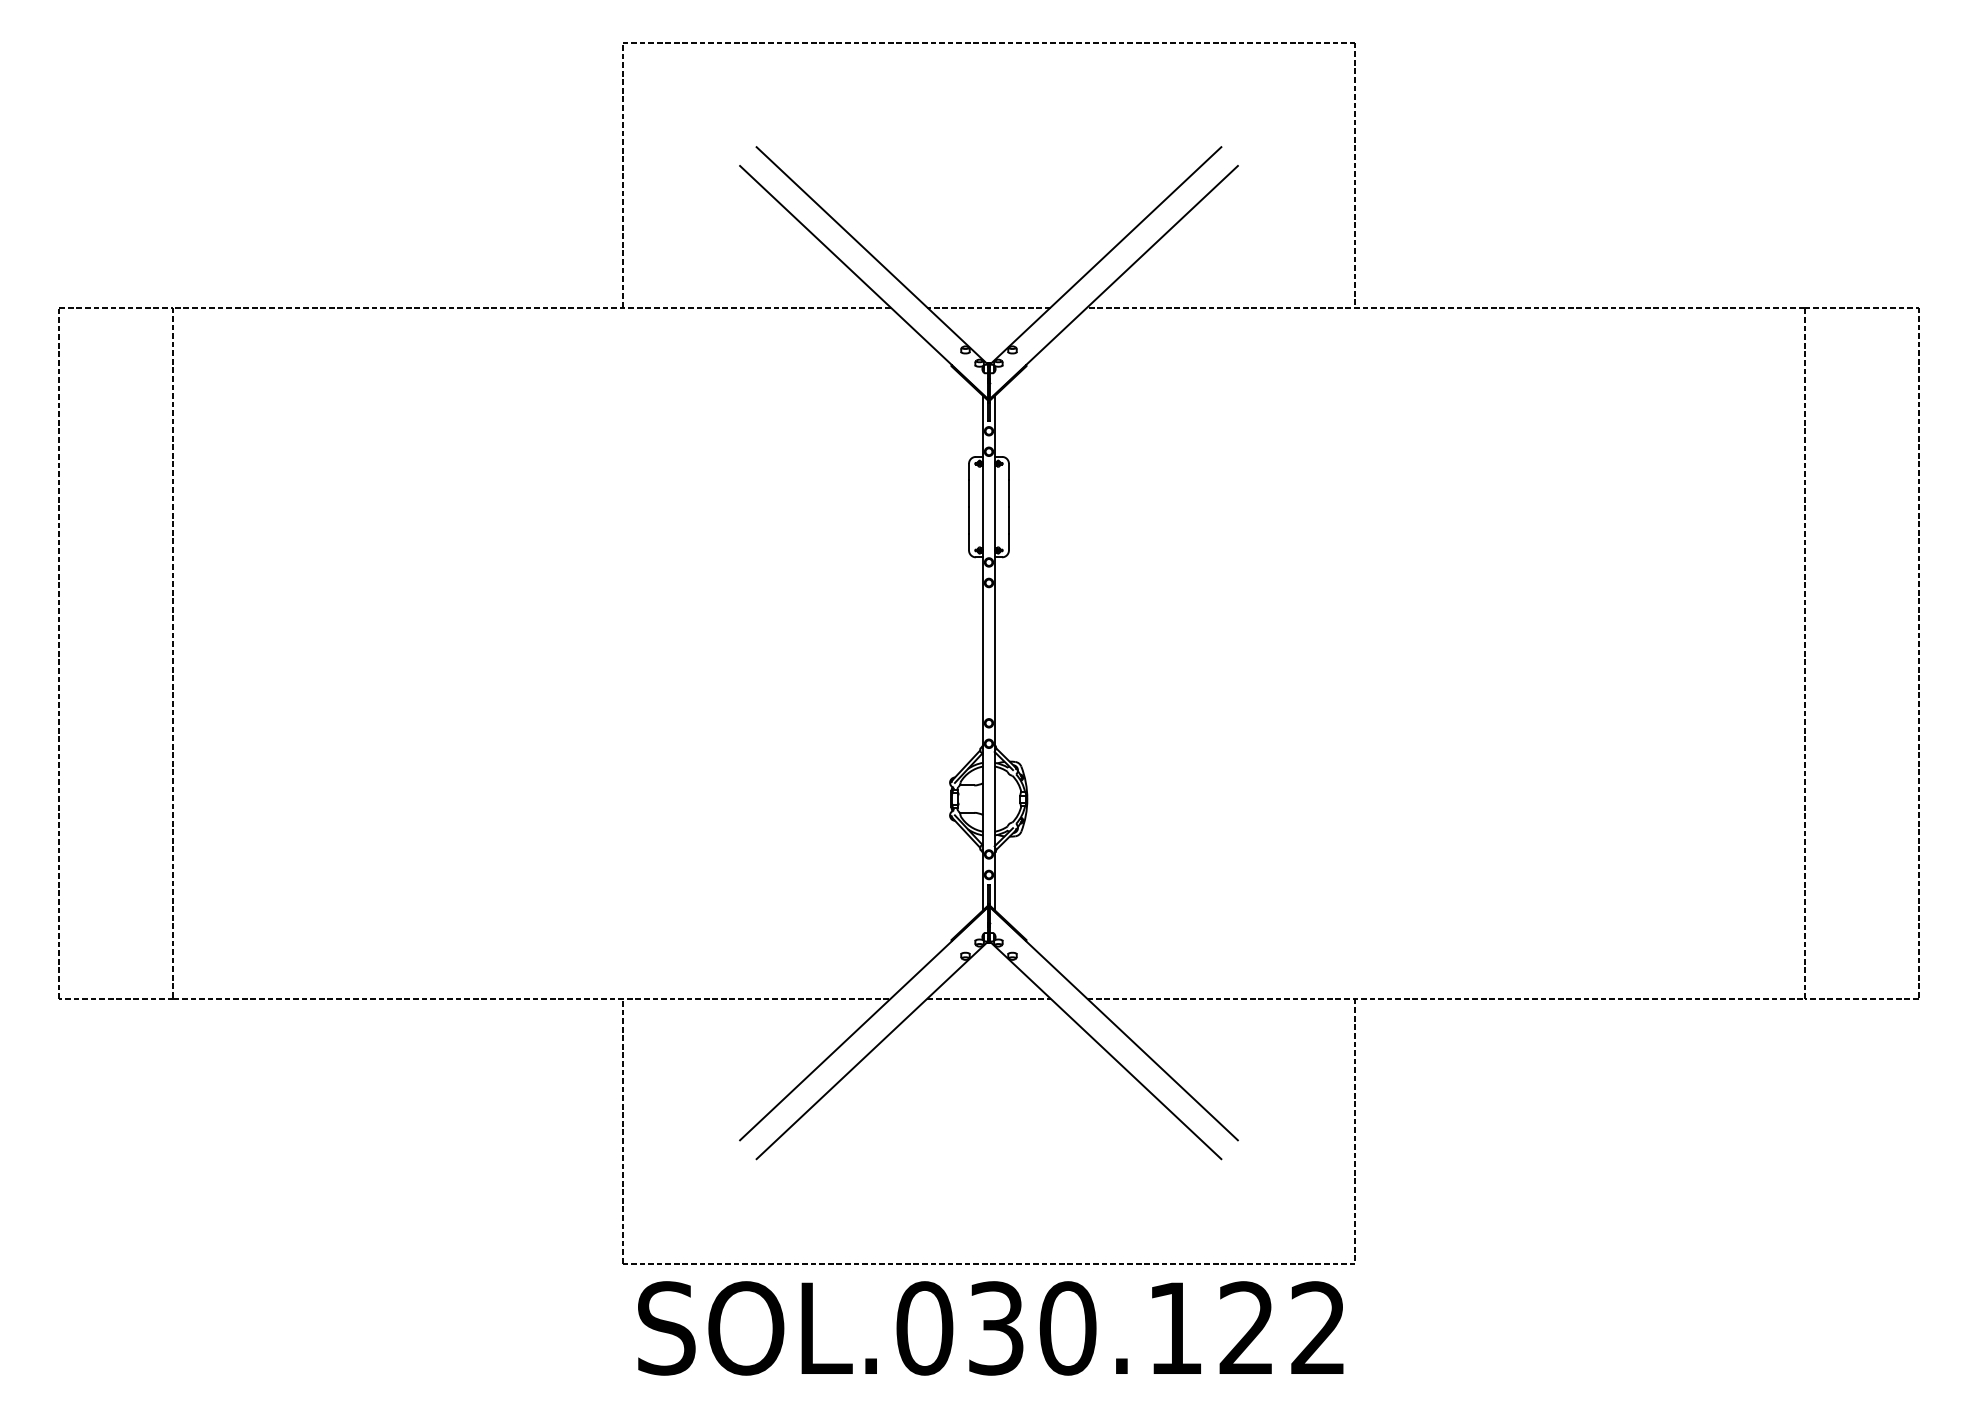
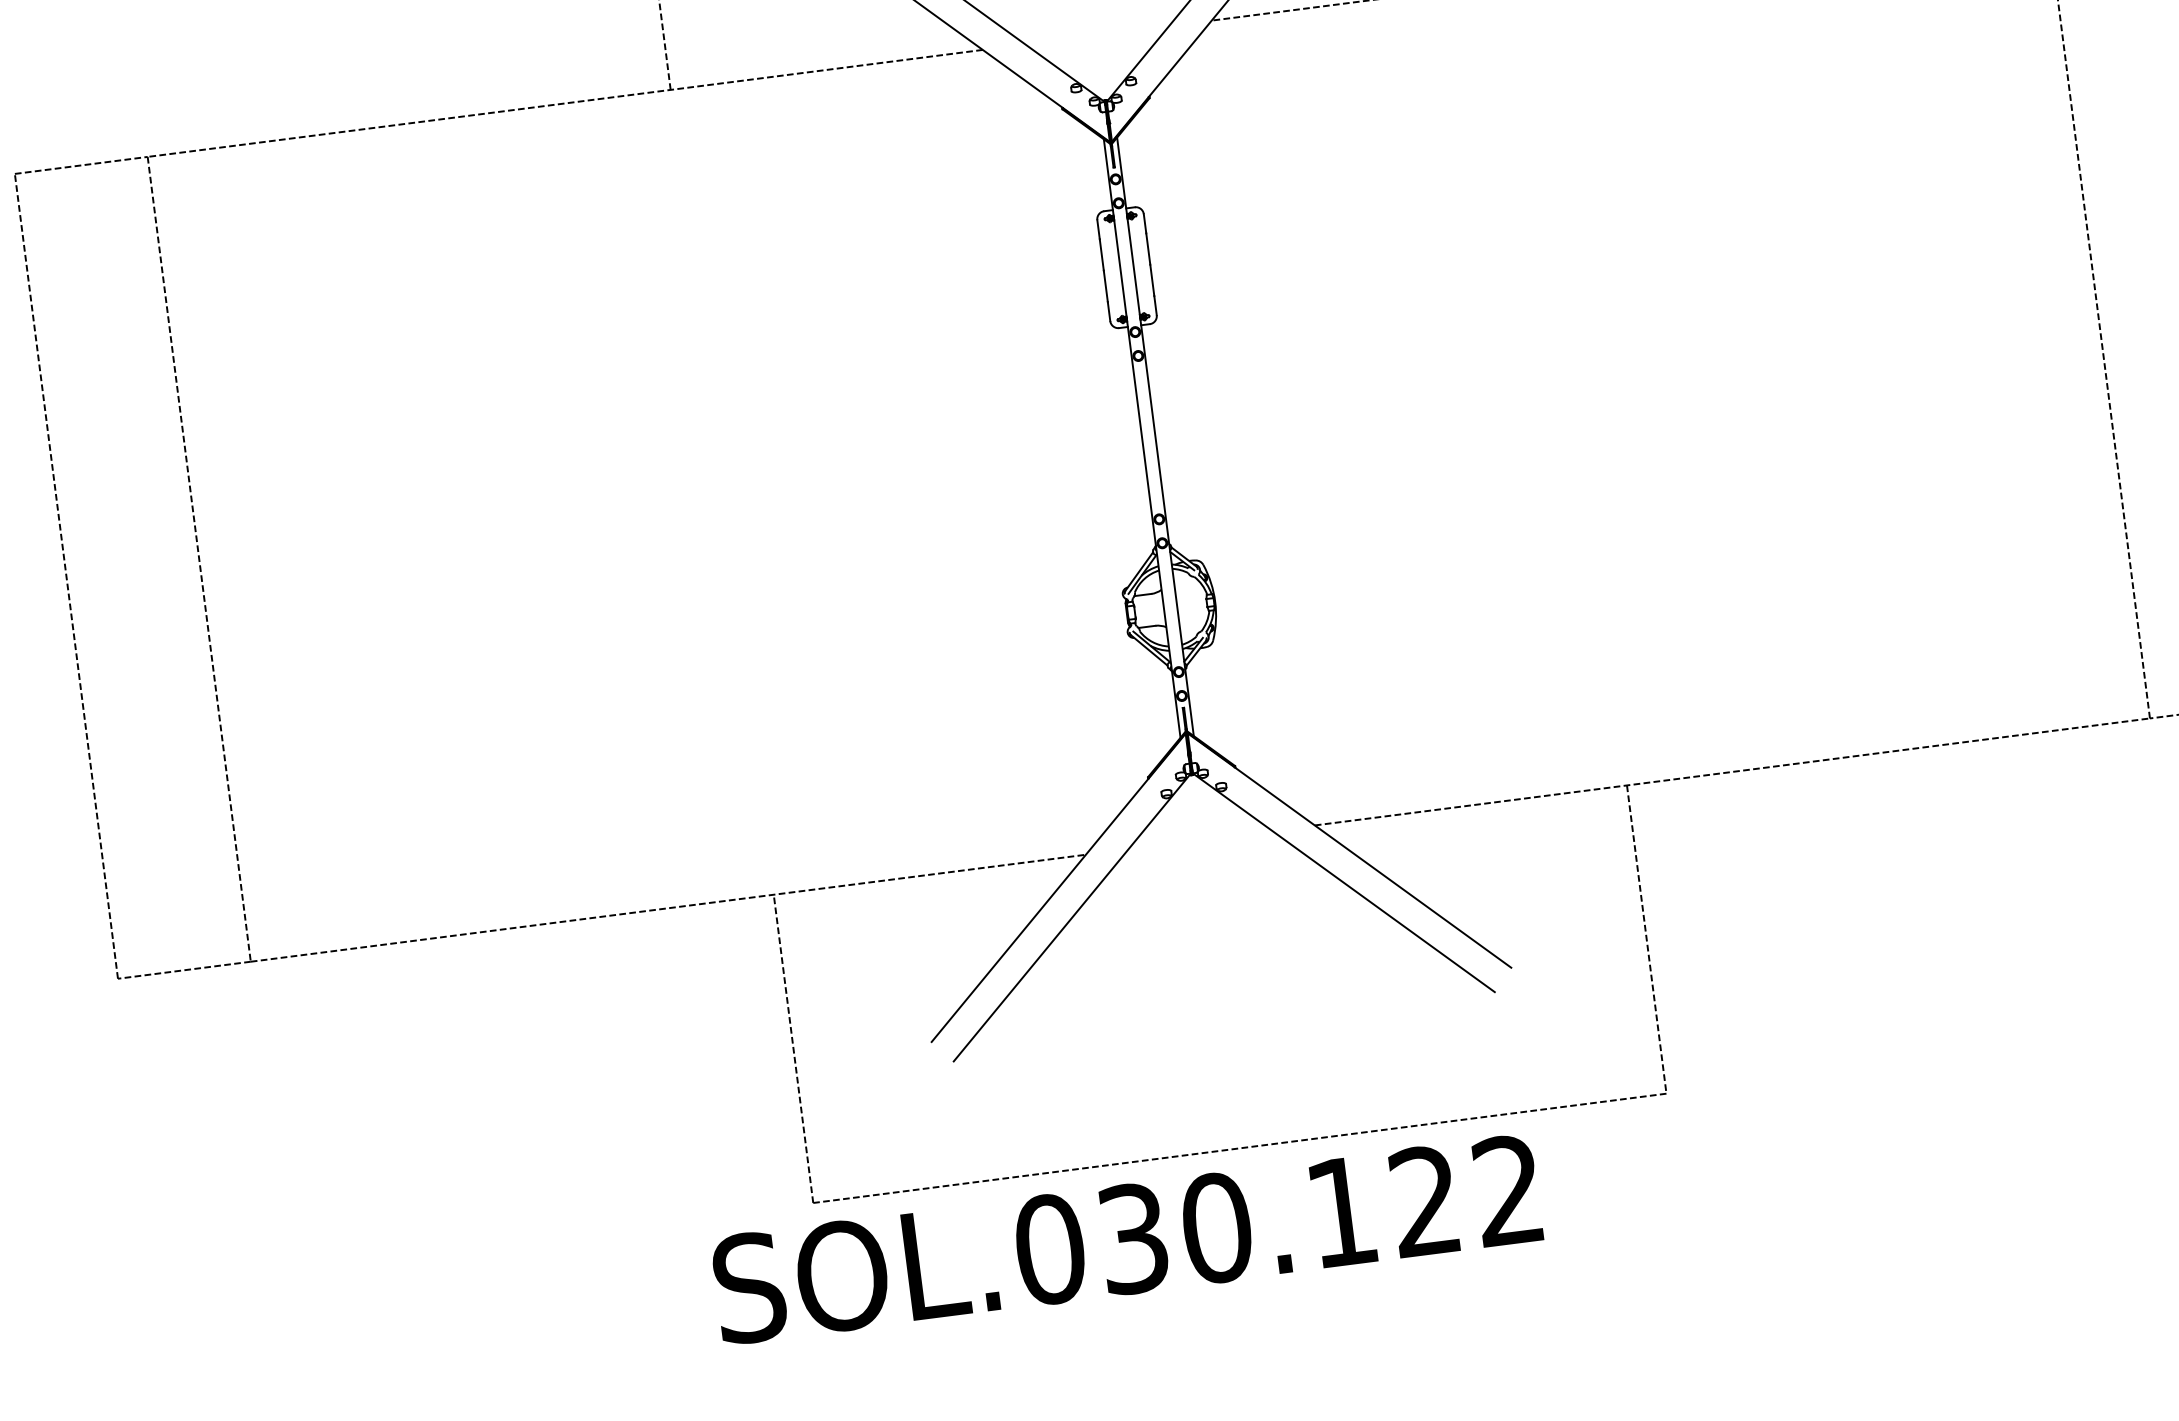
line: (988, 307) -> (1096, 35), removed
line: (988, 998) -> (1199, 839), removed
text: (990, 1328) -> (1126, 1239), moved

